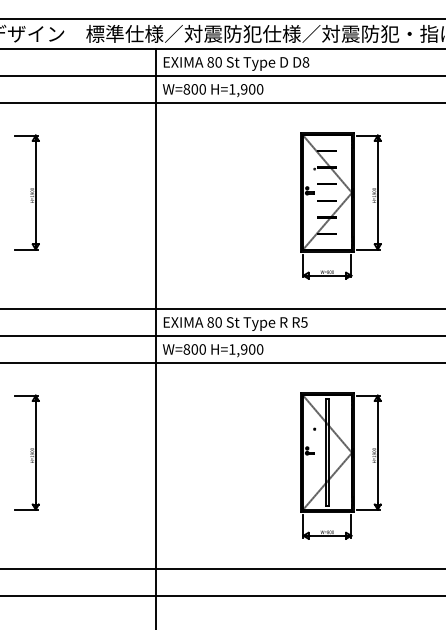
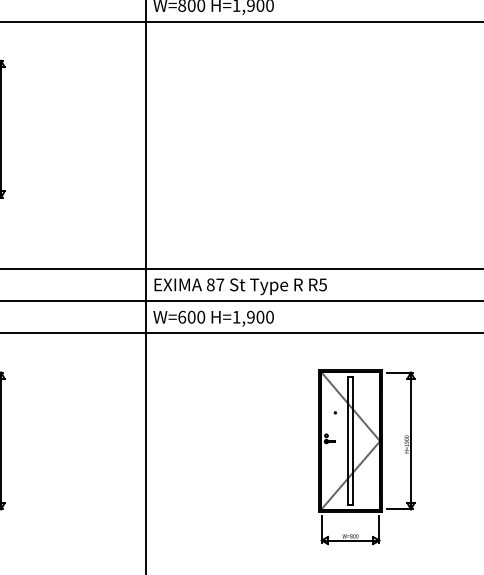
part: (340, 205) -> (366, 144), removed
text: (218, 322) -> (220, 284), 80 -> 87
text: (186, 349) -> (181, 317), W=800 -> W=600

